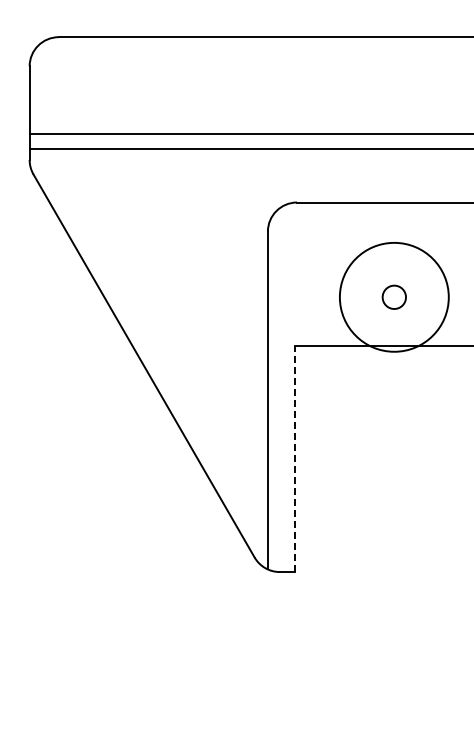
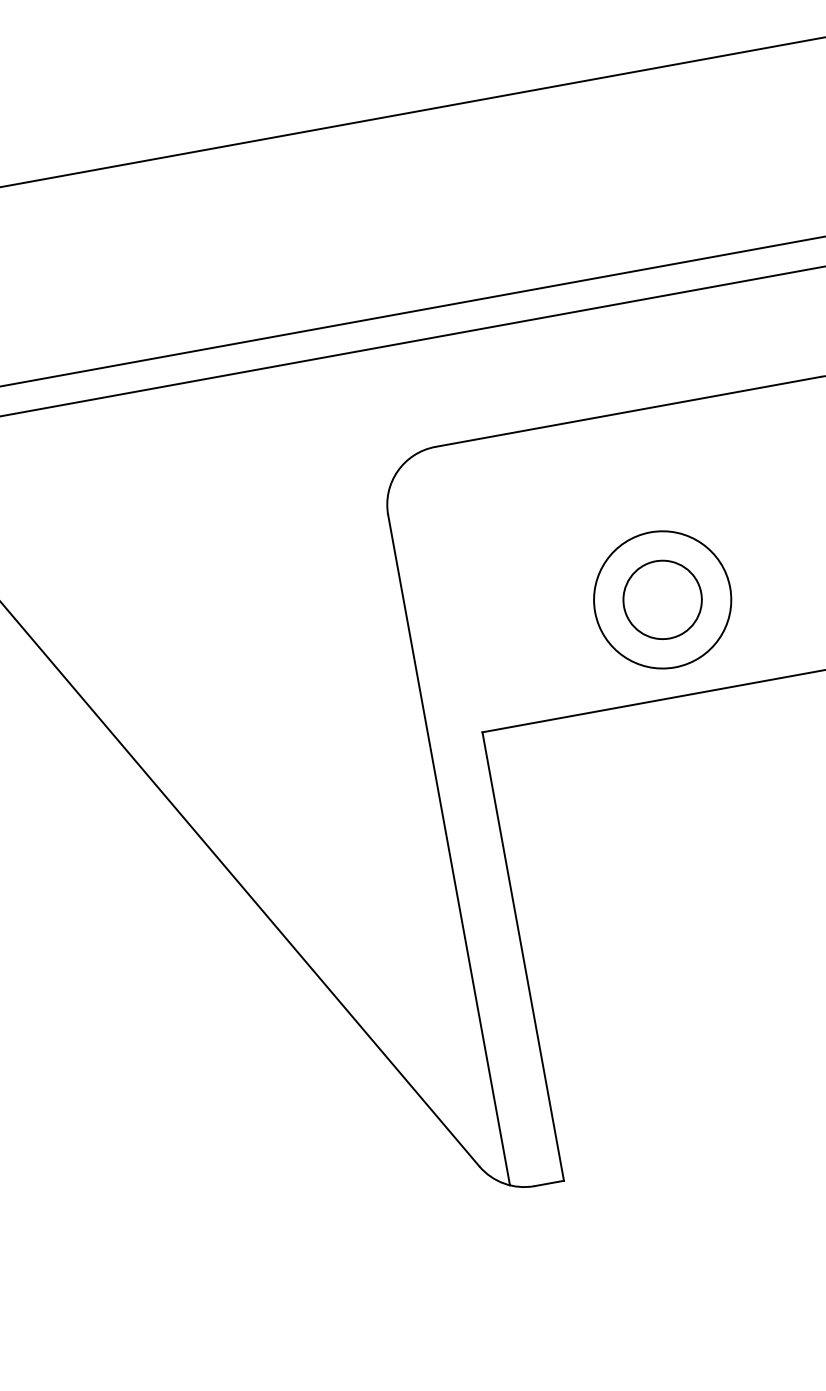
circle: (393, 296) -> (660, 598), size x1.67
circle: (394, 297) -> (663, 600), size x0.62
line: (294, 458) -> (522, 955), dashed -> solid

